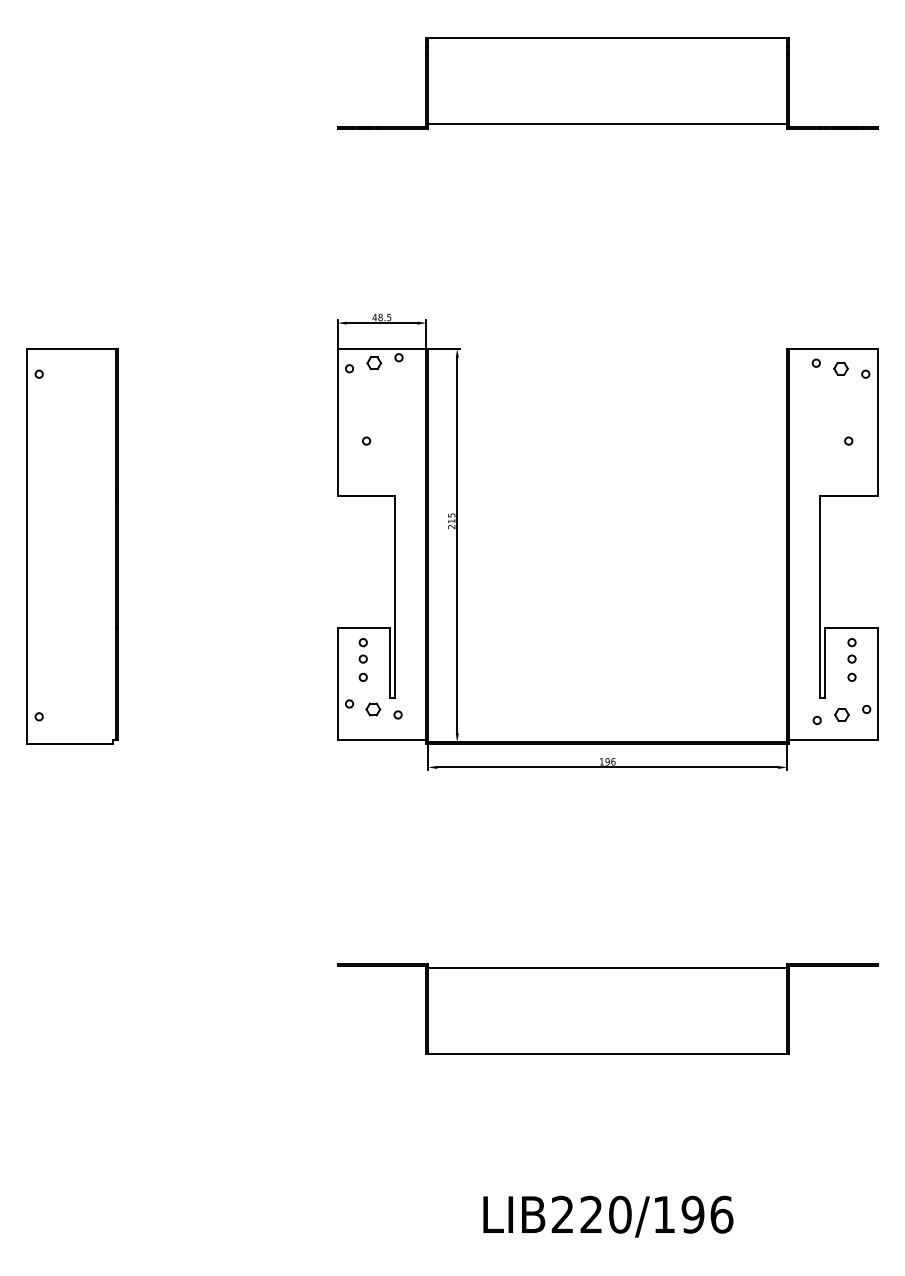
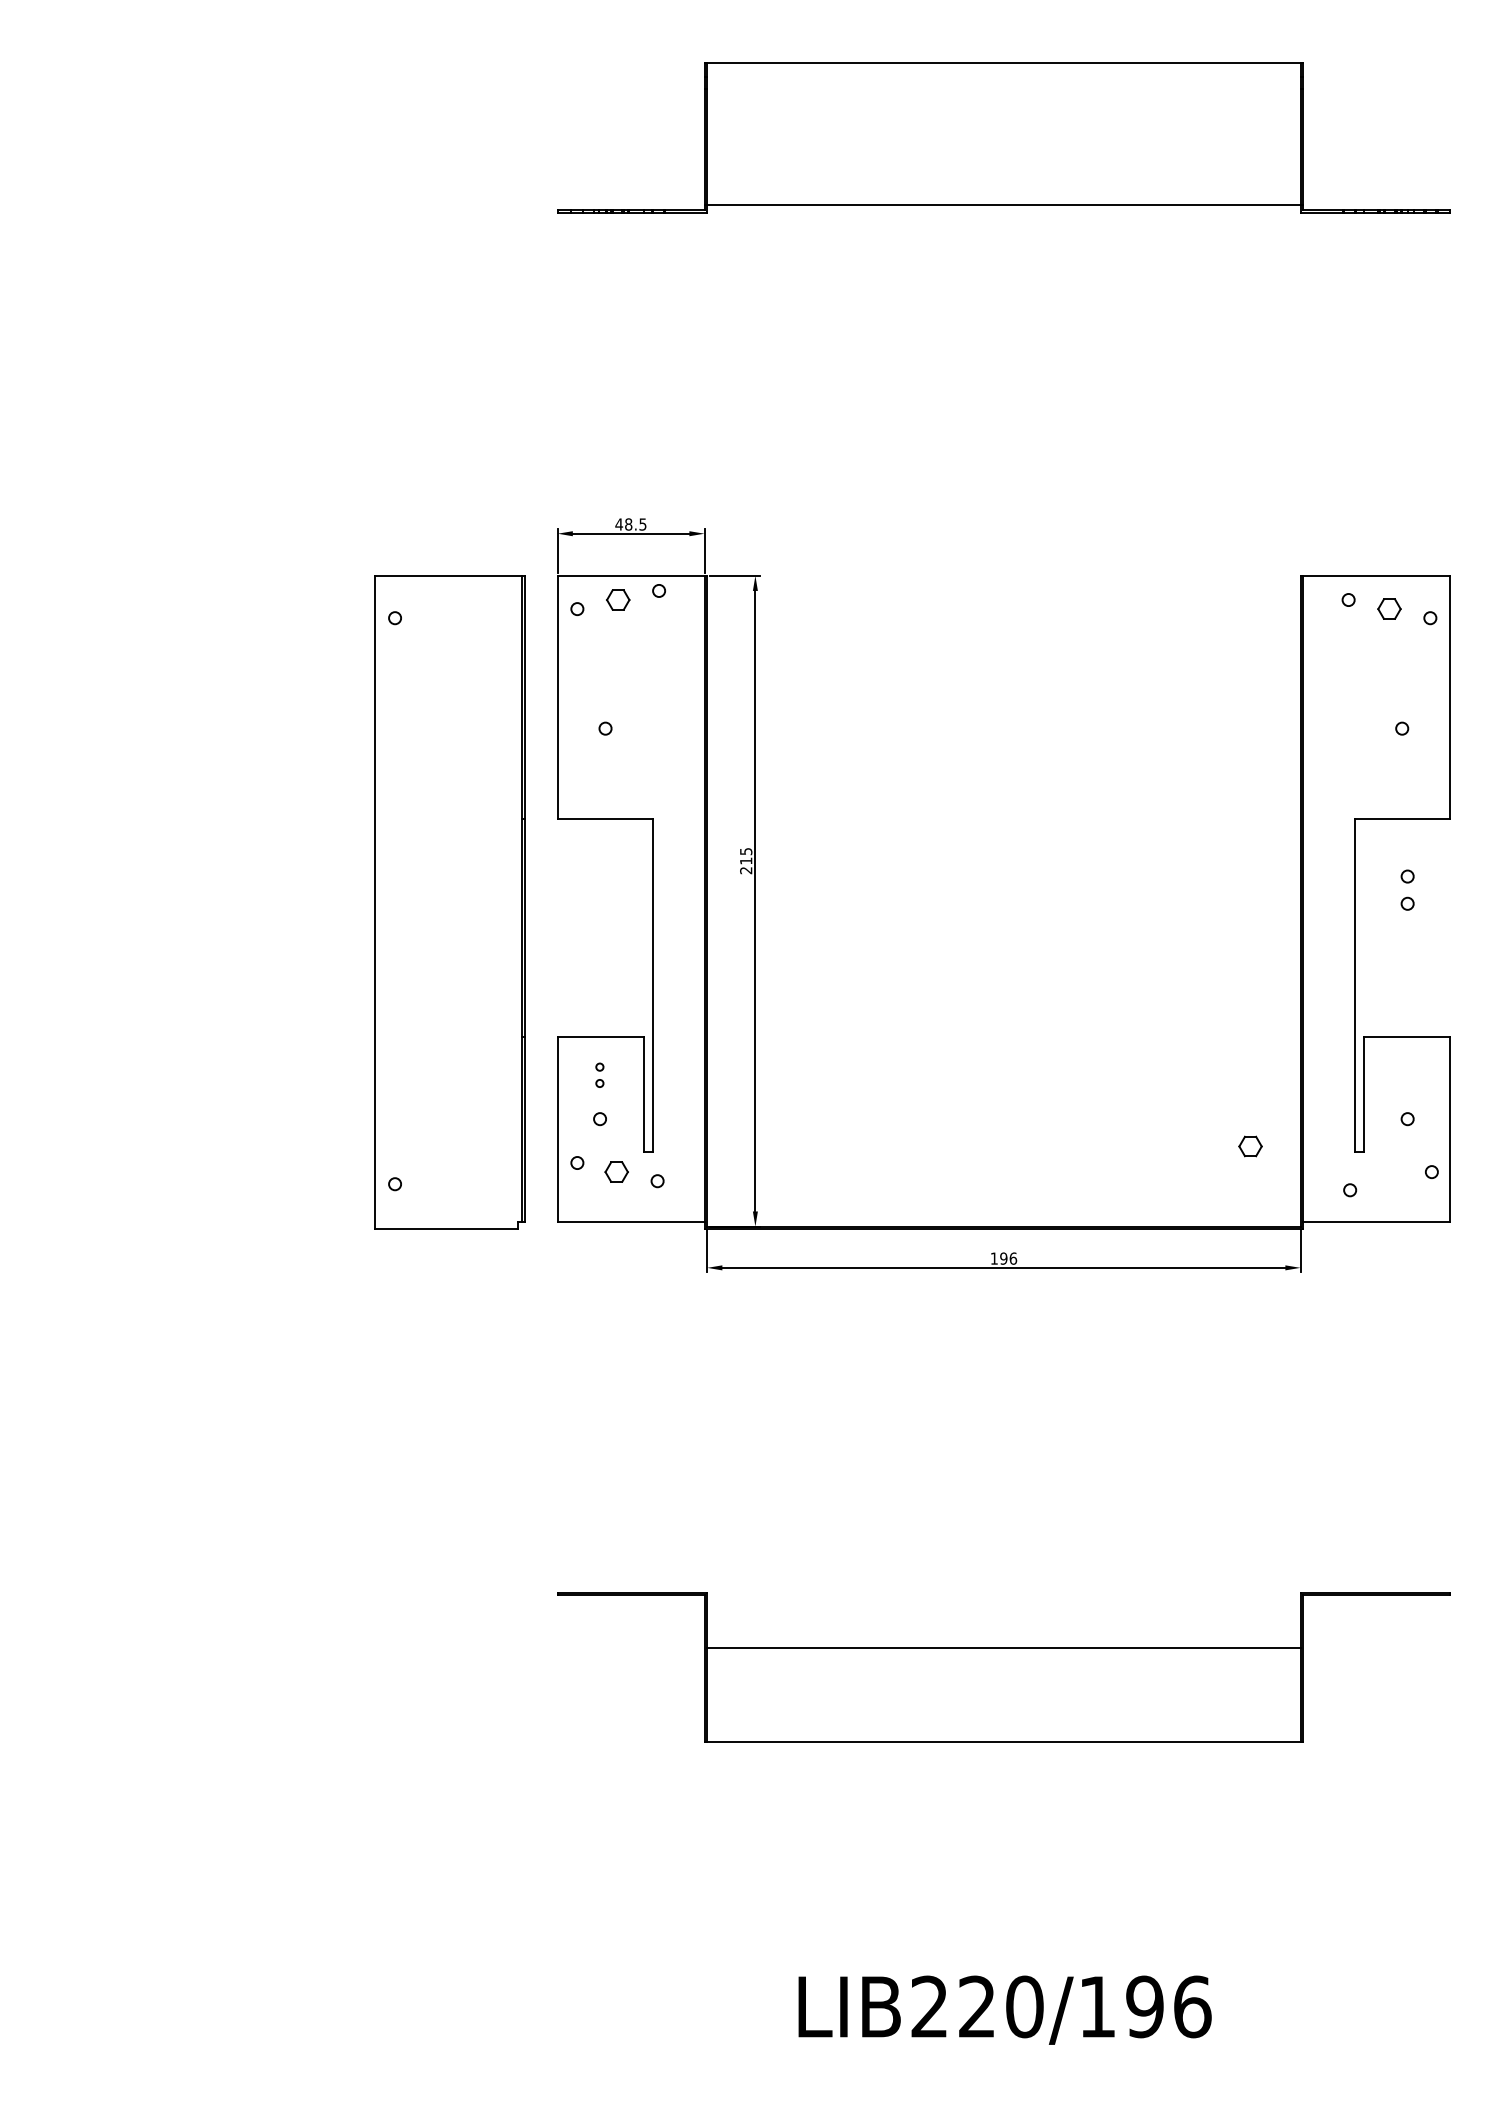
part: (72, 546) -> (450, 902), moved
part: (362, 650) -> (598, 1074), size x0.6
part: (851, 650) -> (1406, 889), moved
part: (841, 714) -> (1249, 1145), moved
line: (607, 968) -> (1003, 1648), moved

